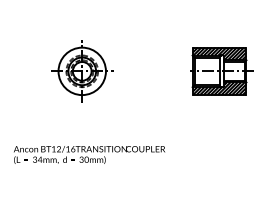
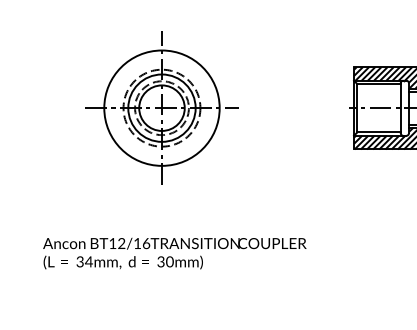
part: (82, 71) -> (162, 108), size x1.4

